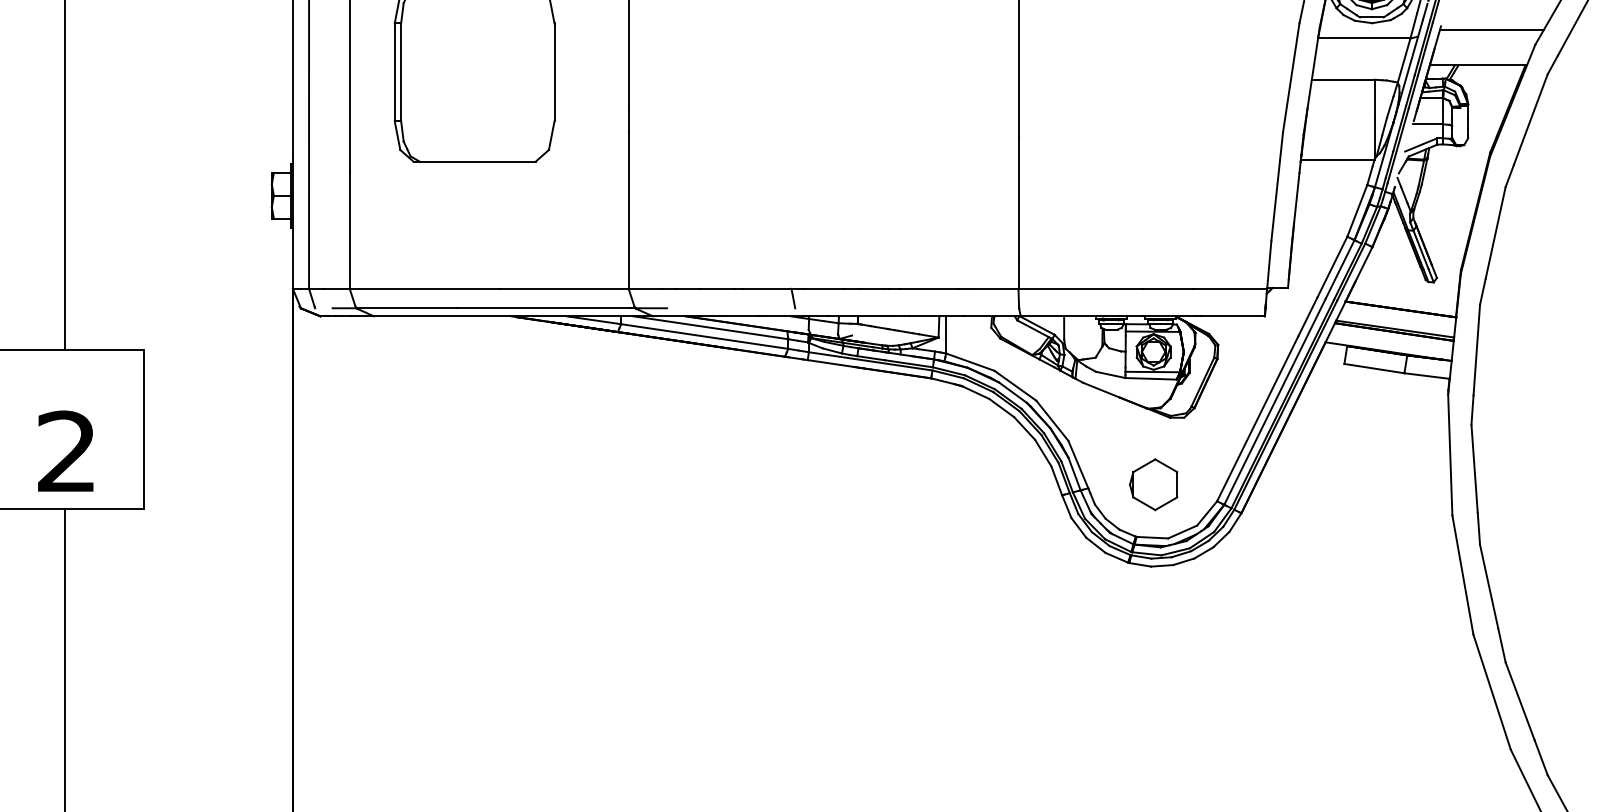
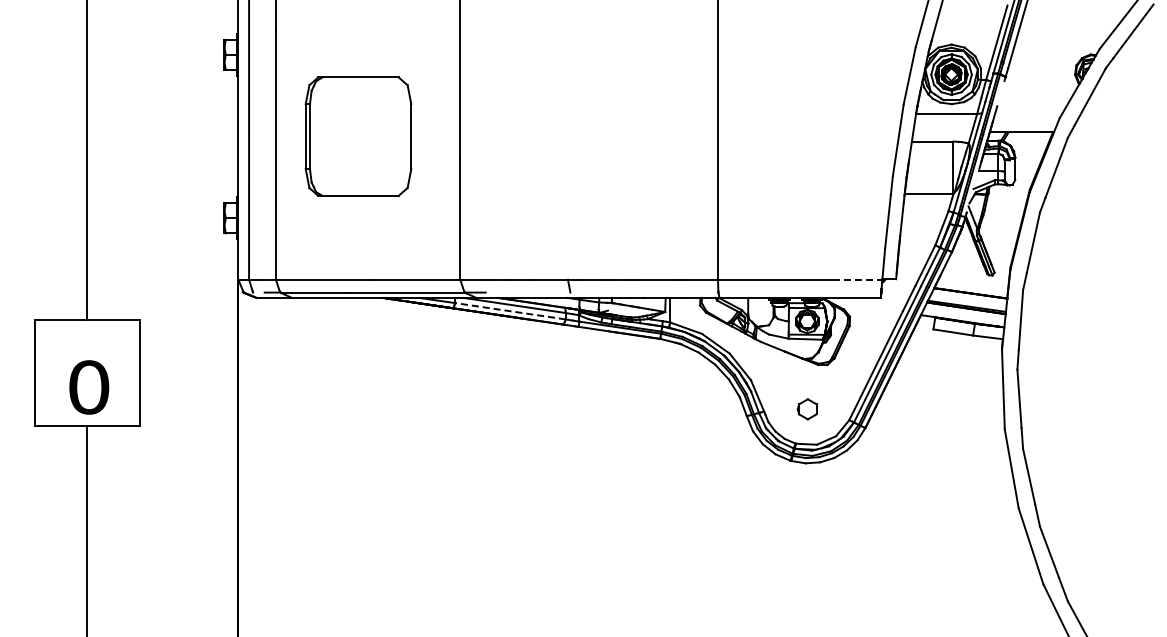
line: (1491, 29) -> (1030, 108), removed
line: (1231, 288) -> (858, 279), solid -> dashed
line: (704, 336) -> (510, 311), solid -> dashed
text: (67, 451) -> (89, 387), 2 -> 0
part: (1152, 485) -> (806, 409), size x0.6

